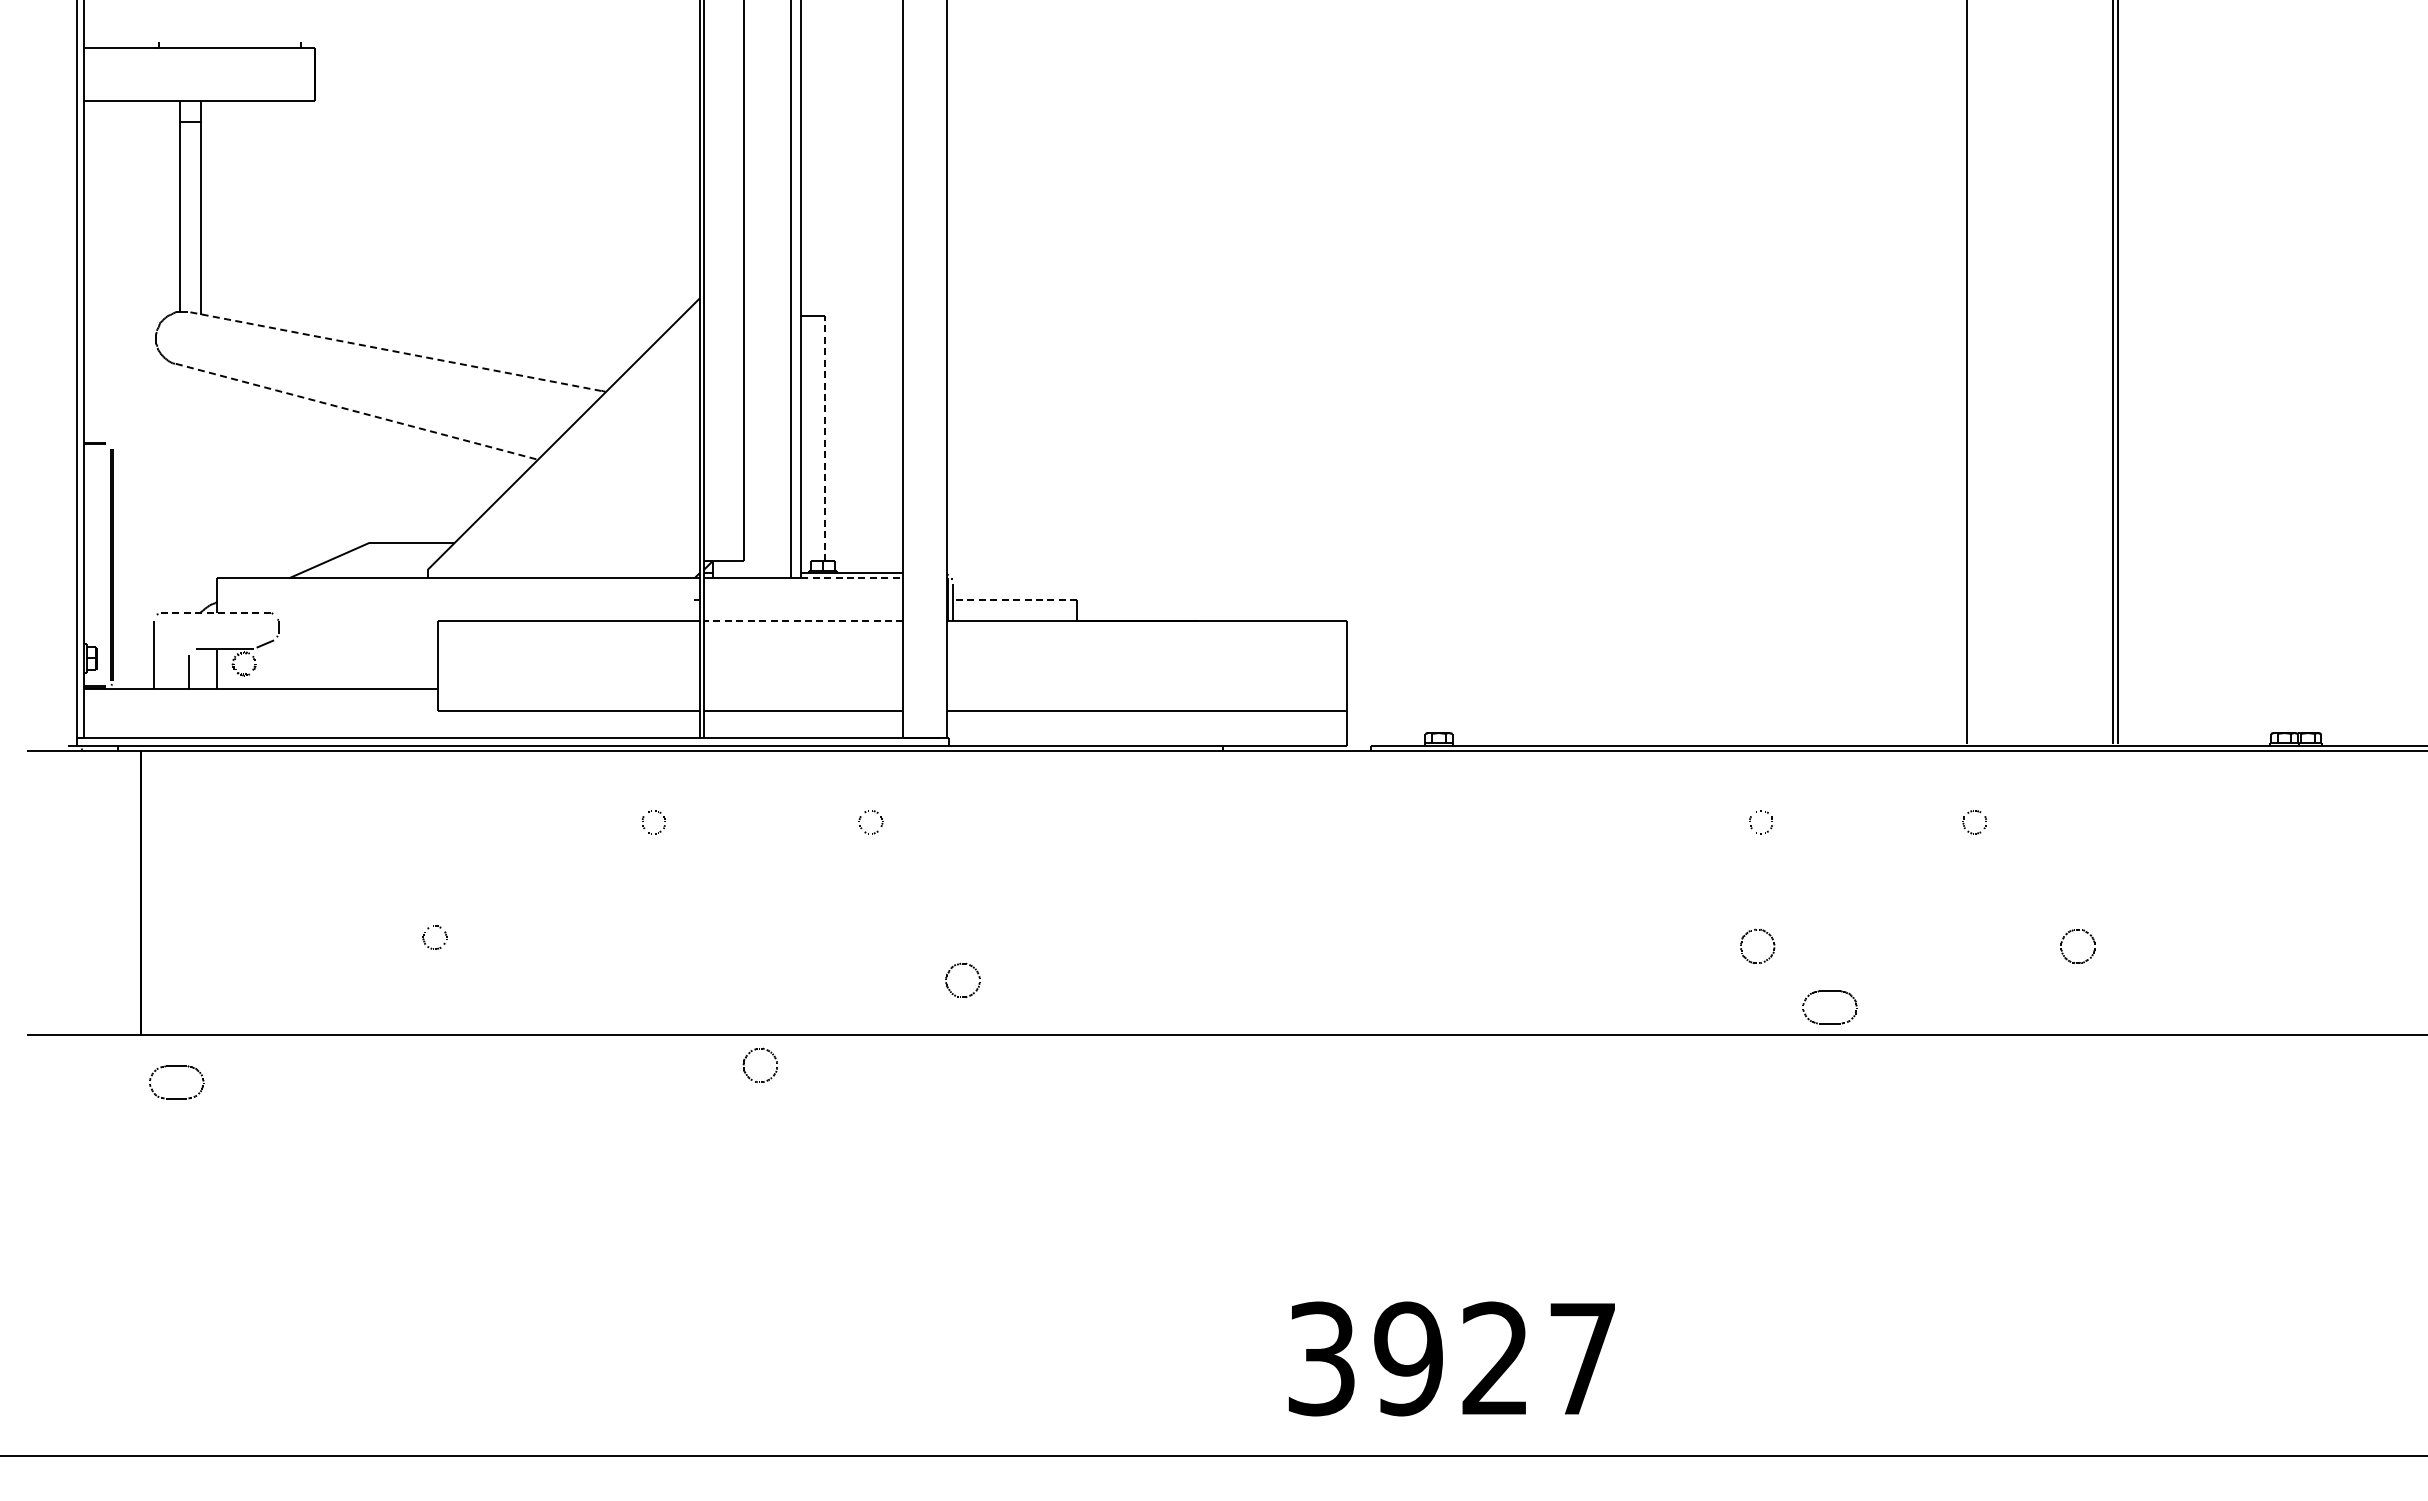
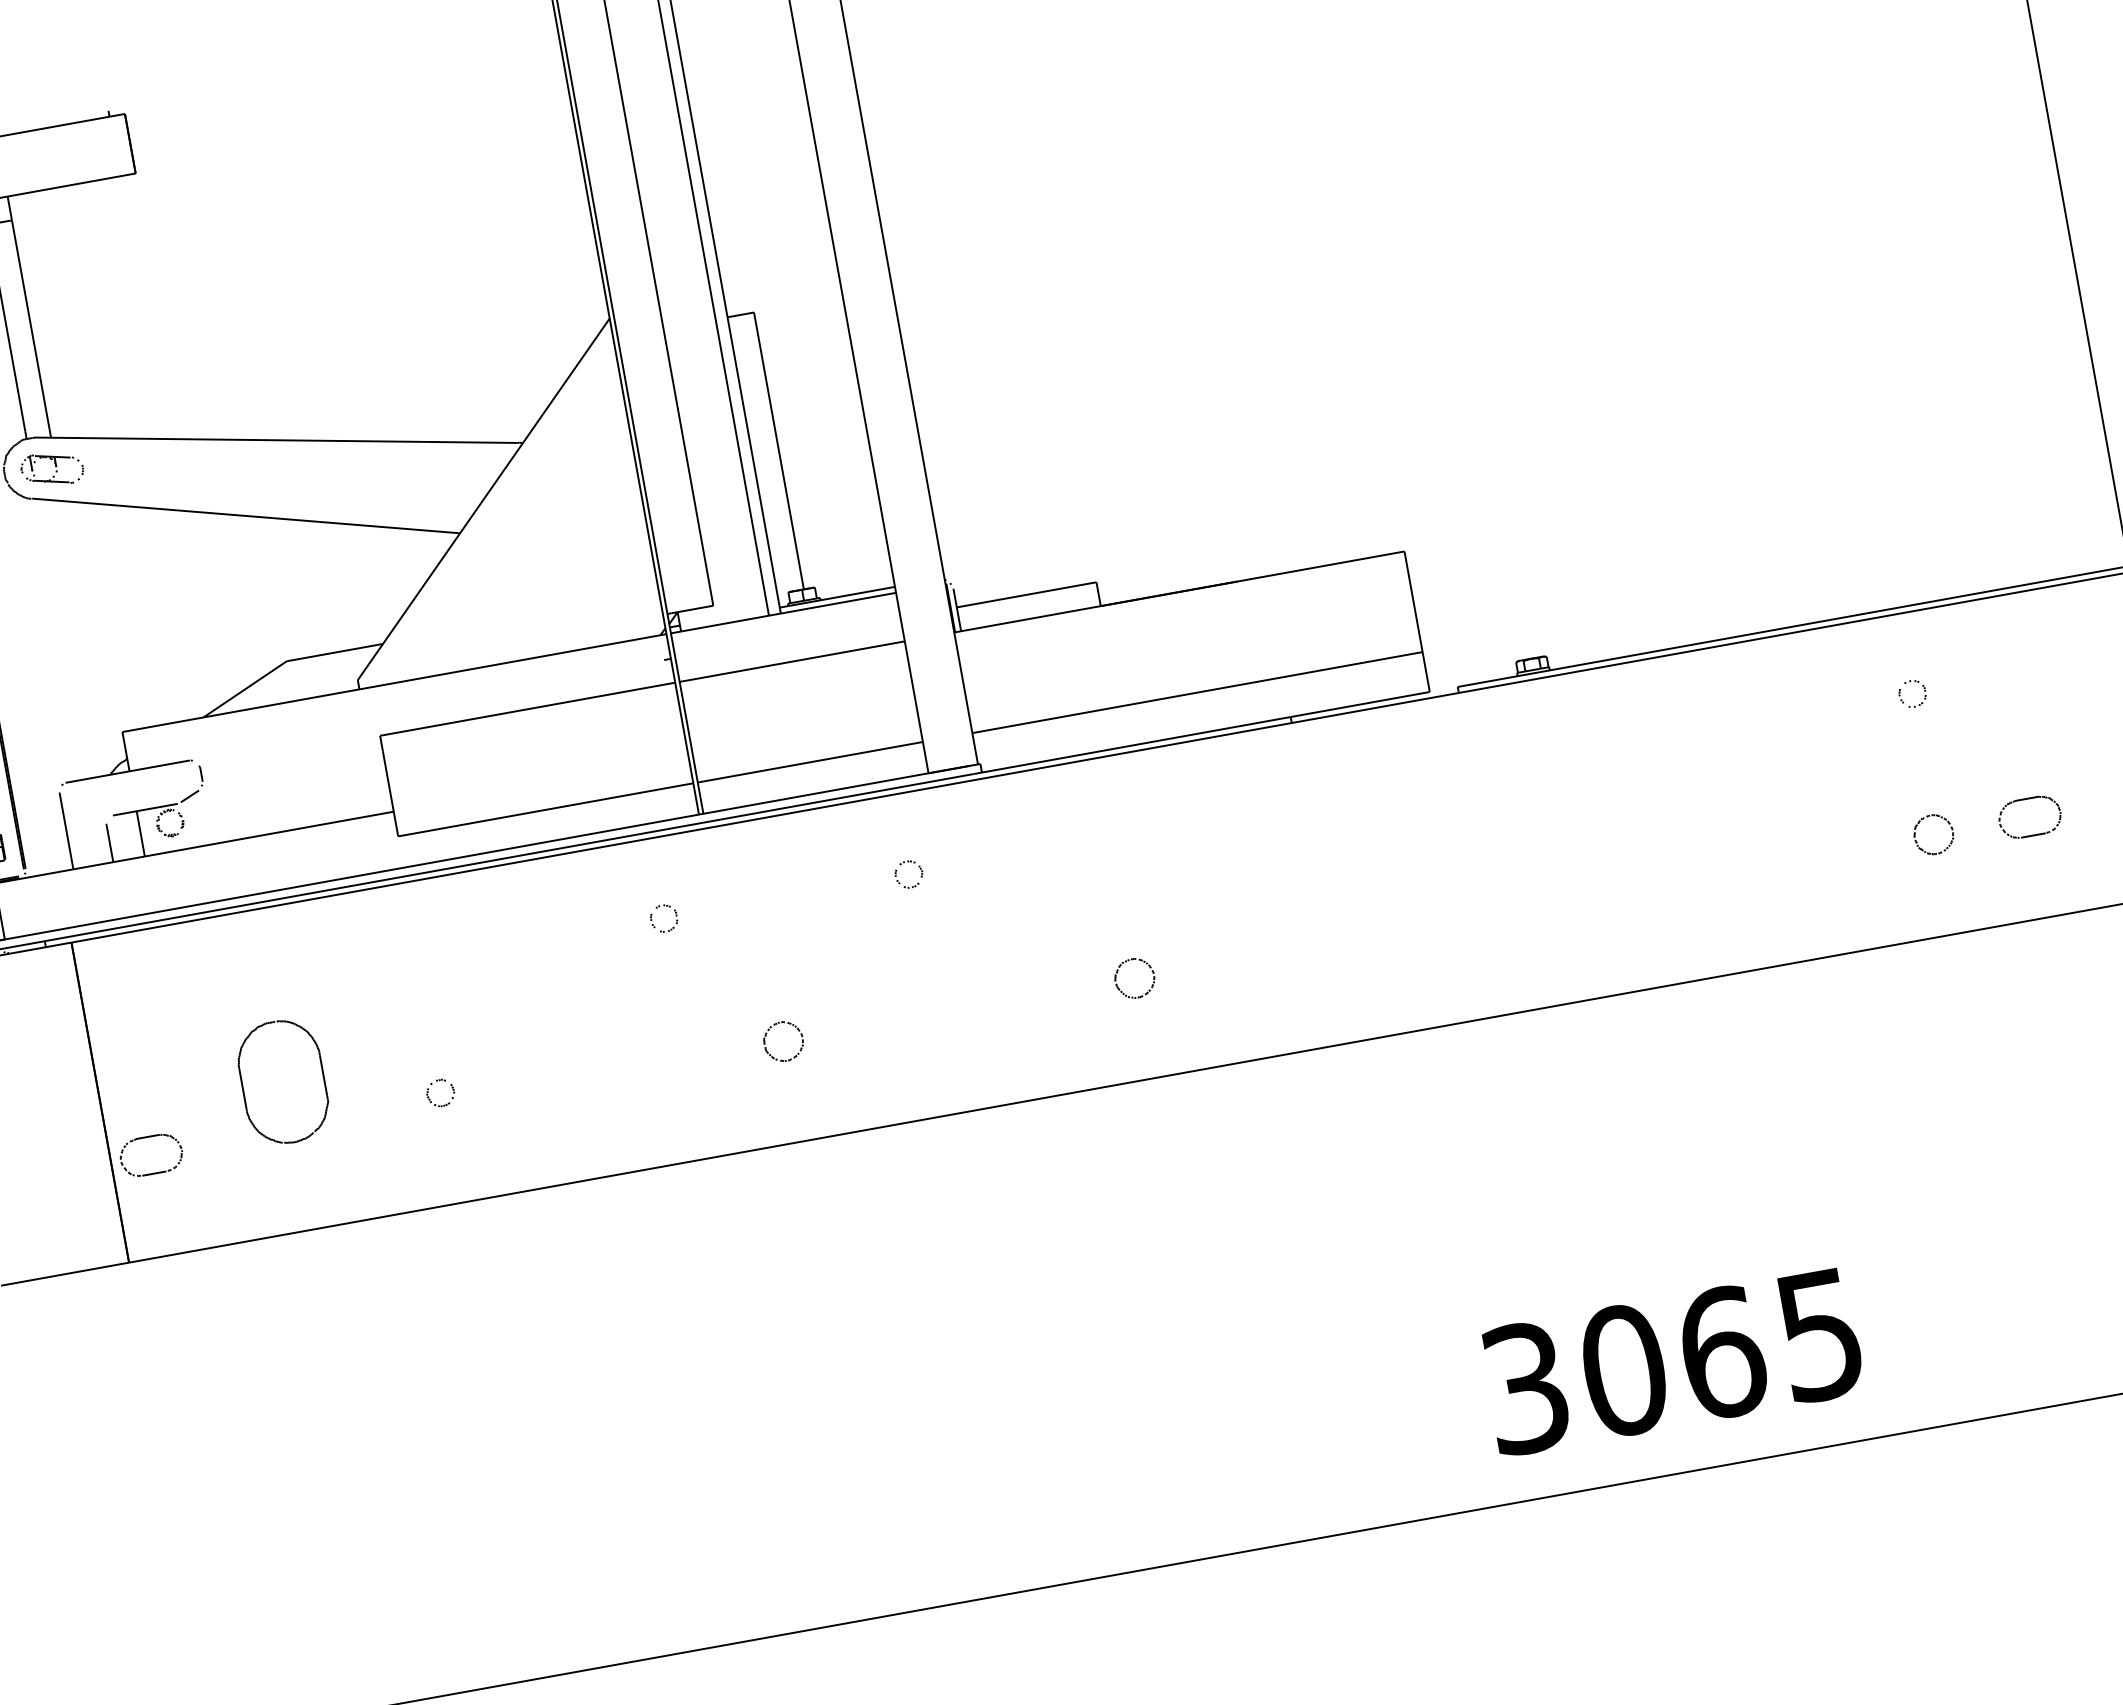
part: (197, 341) -> (52, 469), added
line: (394, 351) -> (276, 440), dashed -> solid
line: (357, 411) -> (246, 515), dashed -> solid
line: (824, 438) -> (778, 451), dashed -> solid
line: (852, 578) -> (838, 603), dashed -> solid
line: (1015, 600) -> (1026, 595), dashed -> solid
line: (215, 613) -> (127, 772), dashed -> solid
line: (803, 621) -> (792, 661), dashed -> solid
part: (266, 903) -> (243, 1088), added
part: (949, 973) -> (1118, 973), moved
part: (1829, 991) -> (2026, 799), moved
part: (749, 1054) -> (769, 1031), moved
part: (176, 1066) -> (147, 1137), moved
text: (1494, 1358) -> (1720, 1352), 3927 -> 3065

